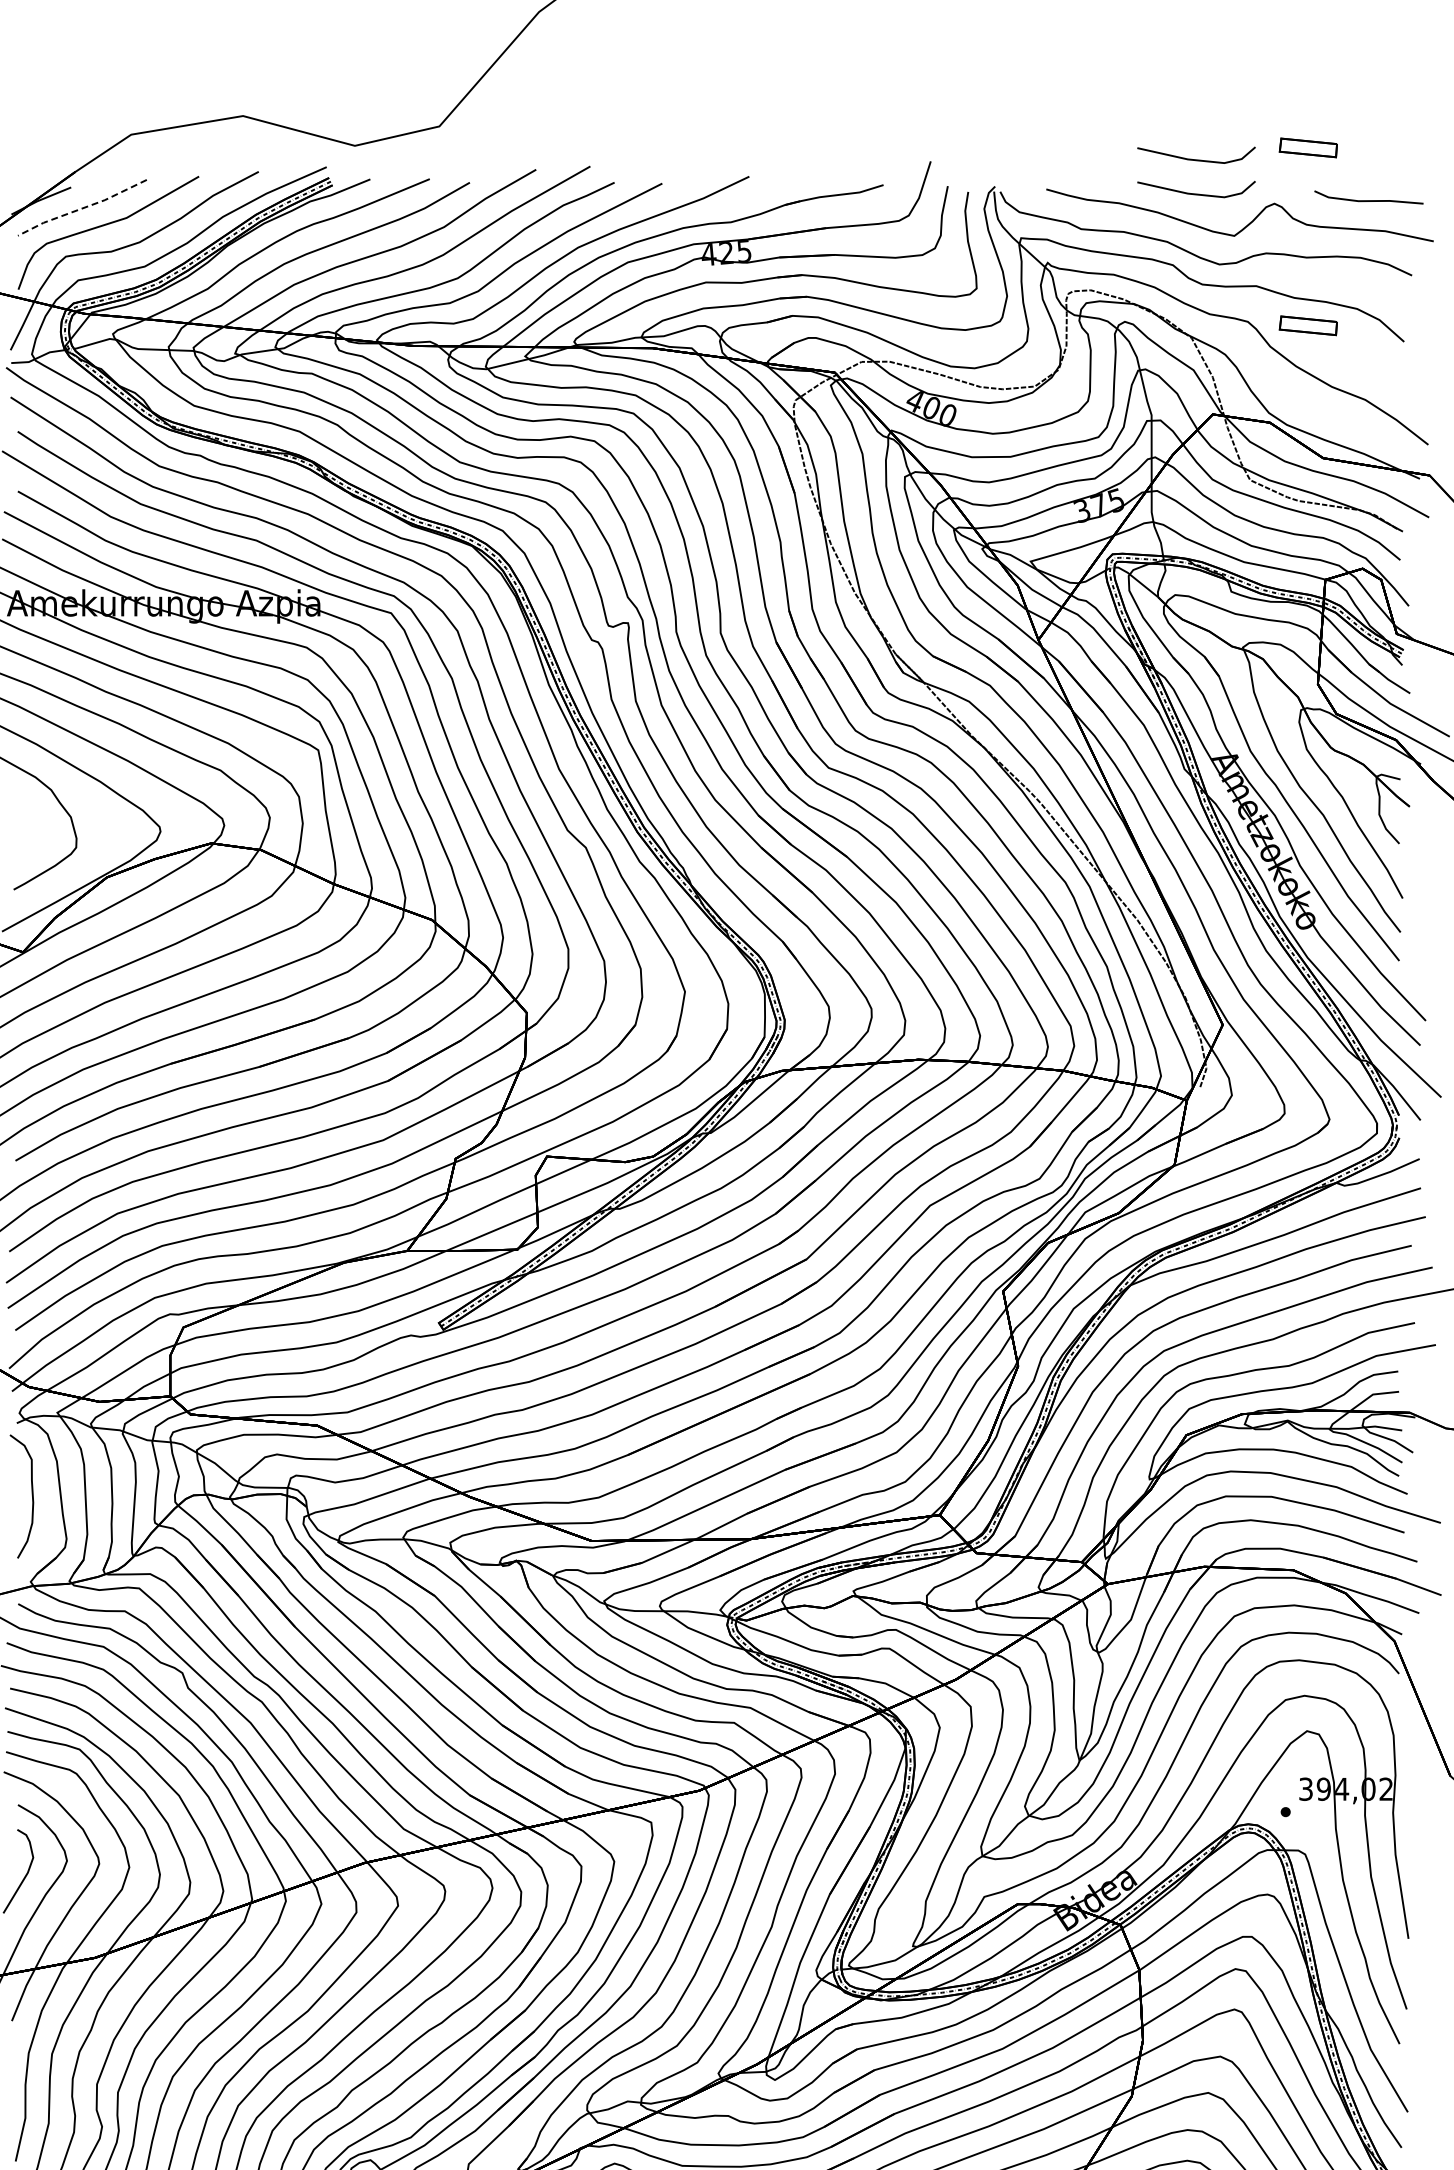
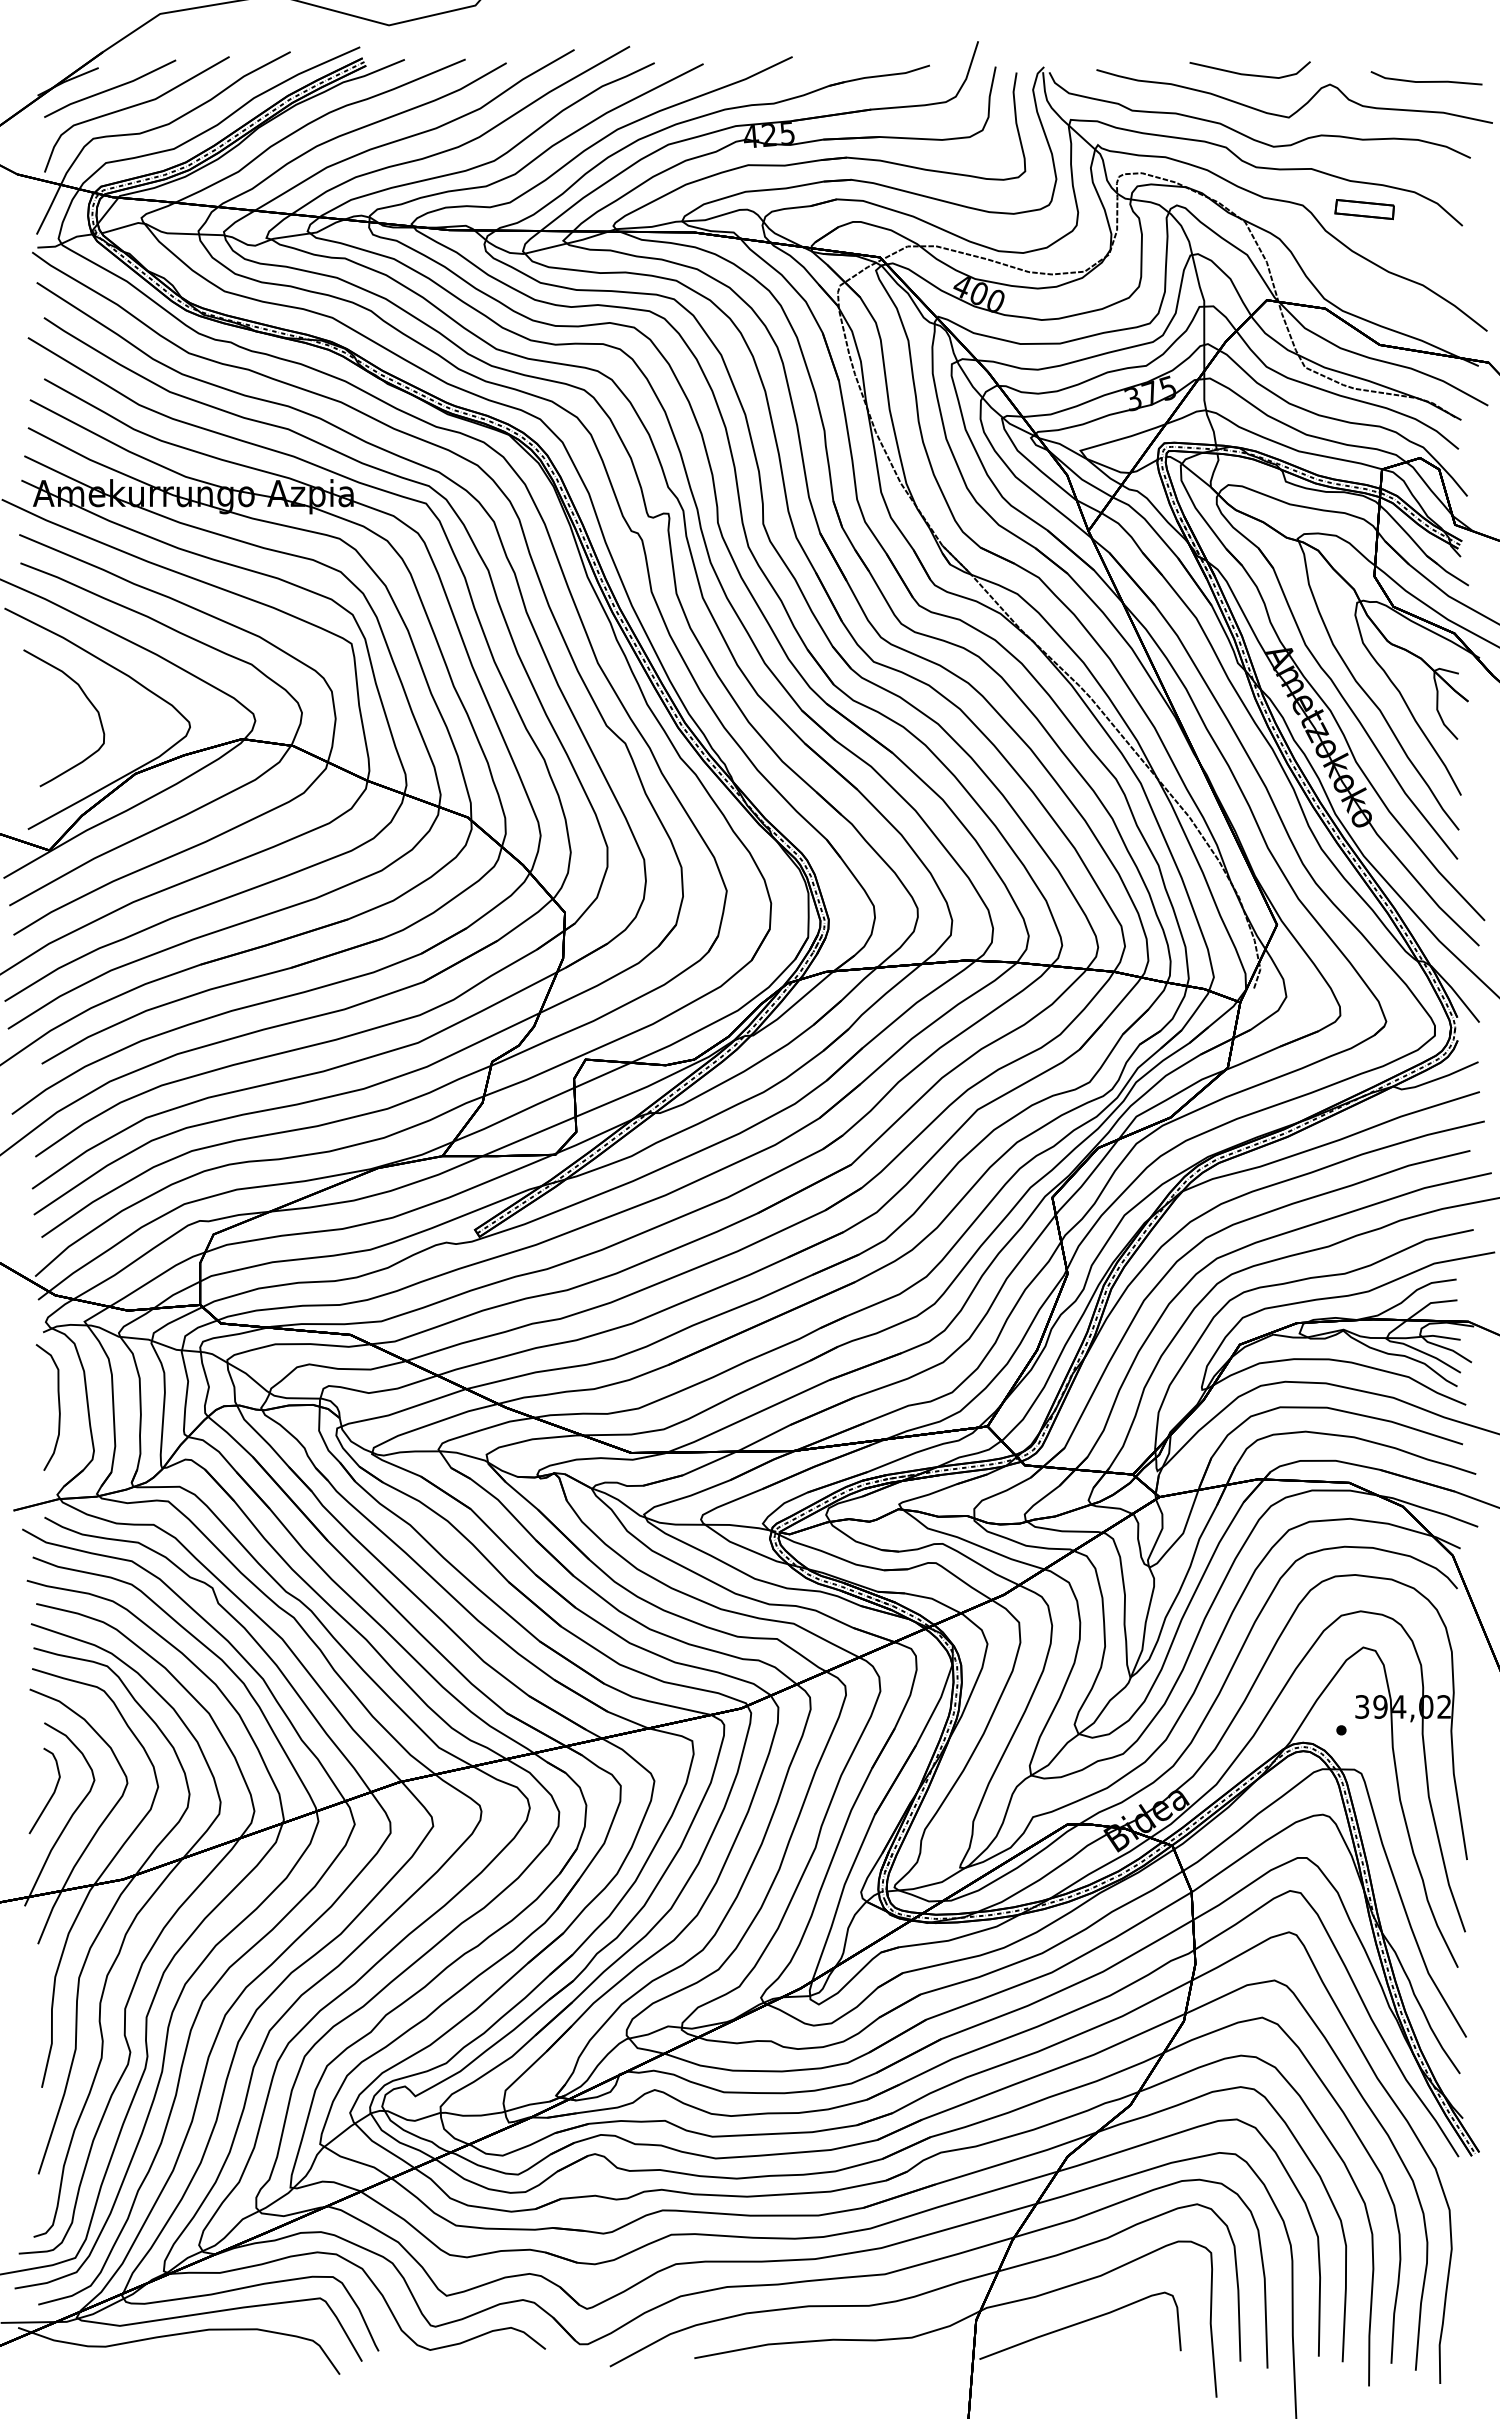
part: (1308, 147) -> (1364, 27), removed
line: (1192, 158) -> (1246, 38), removed
line: (81, 208) -> (109, 89), dashed -> solid

